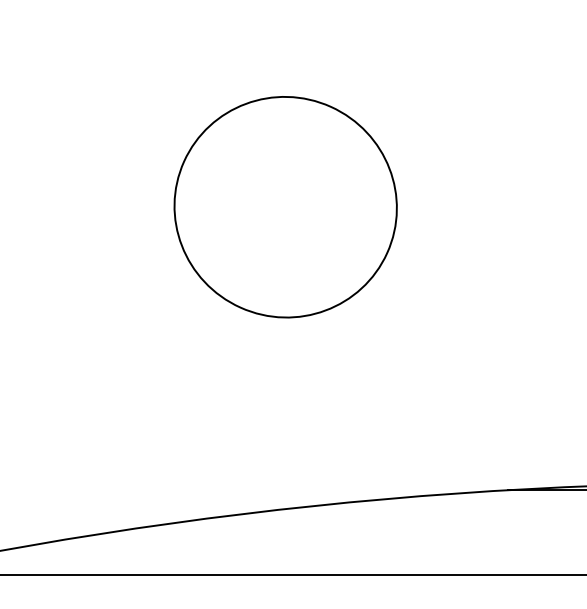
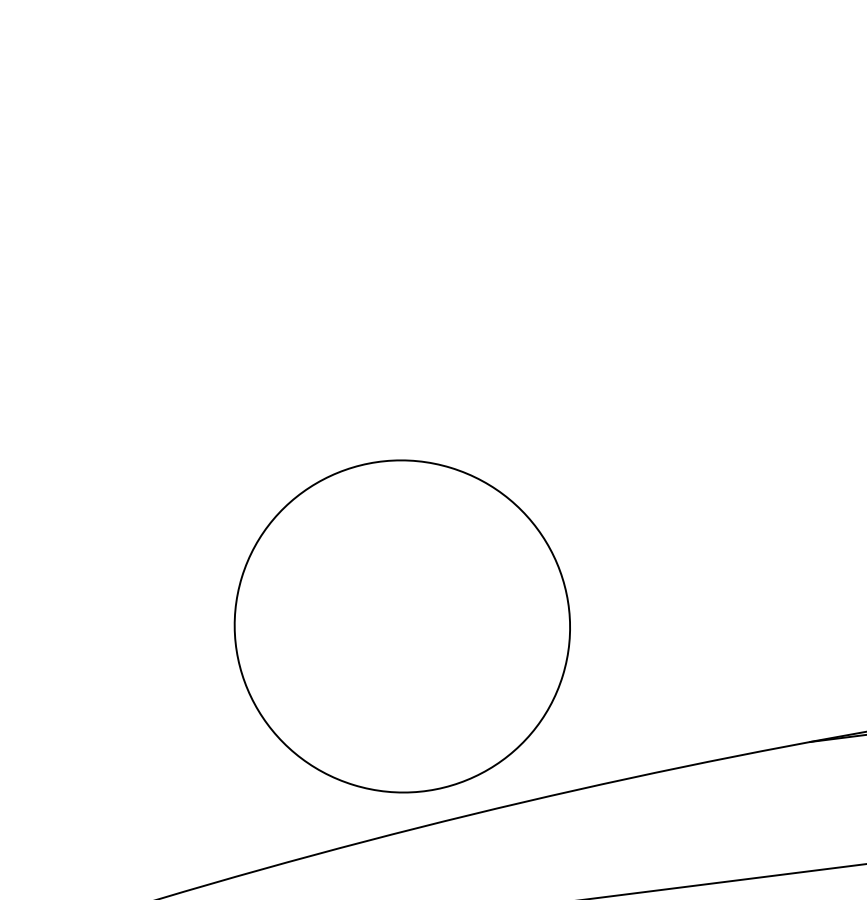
part: (285, 207) -> (402, 626), moved

